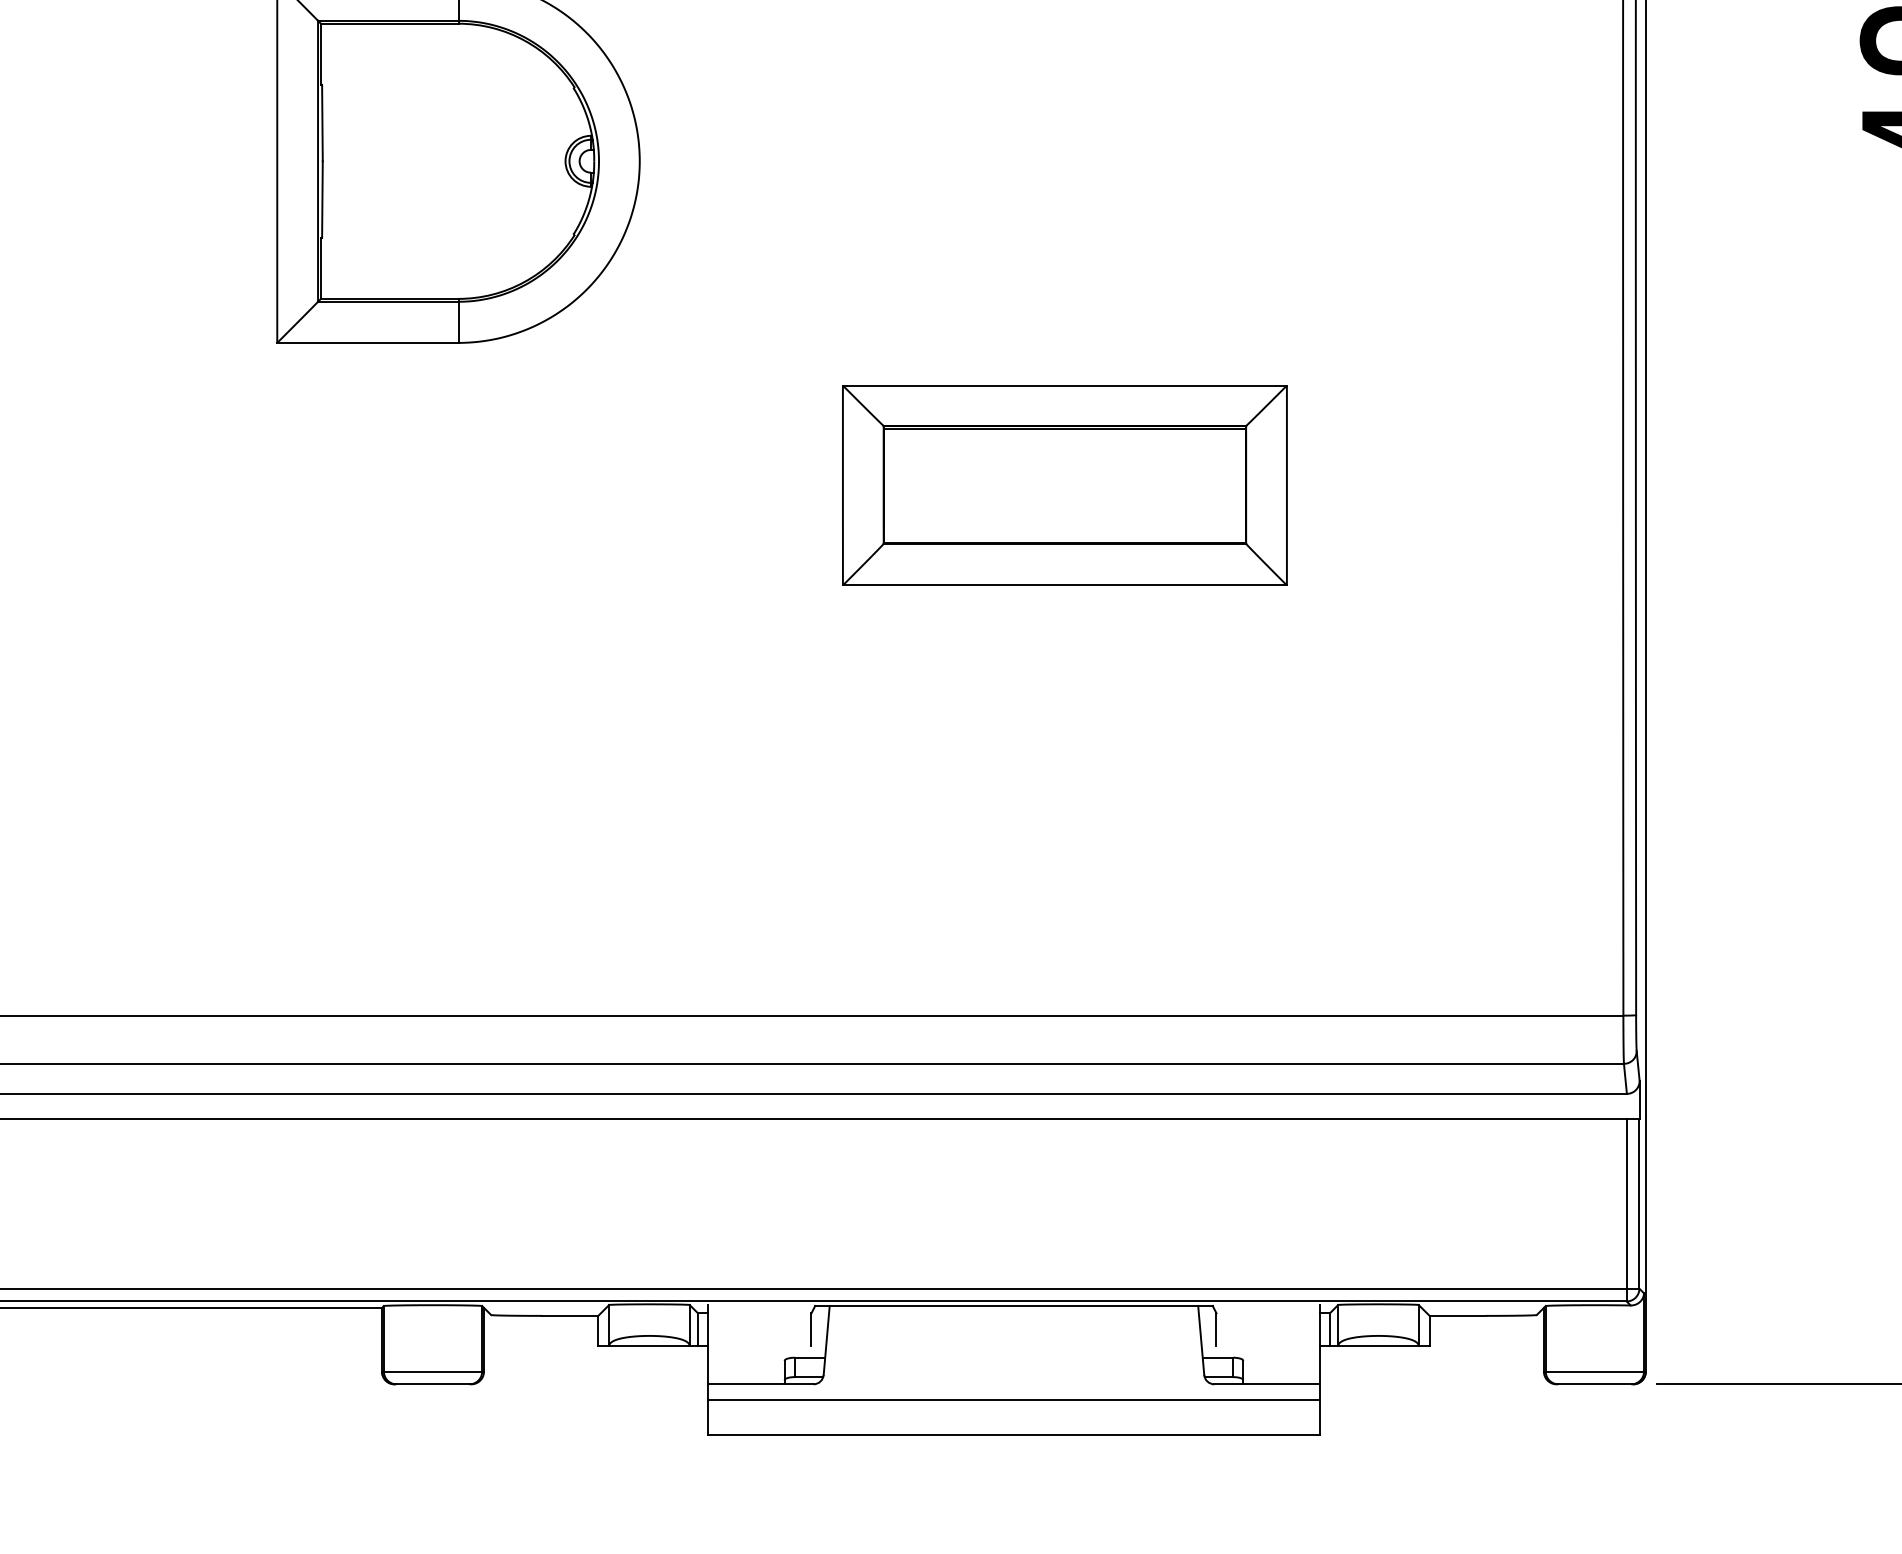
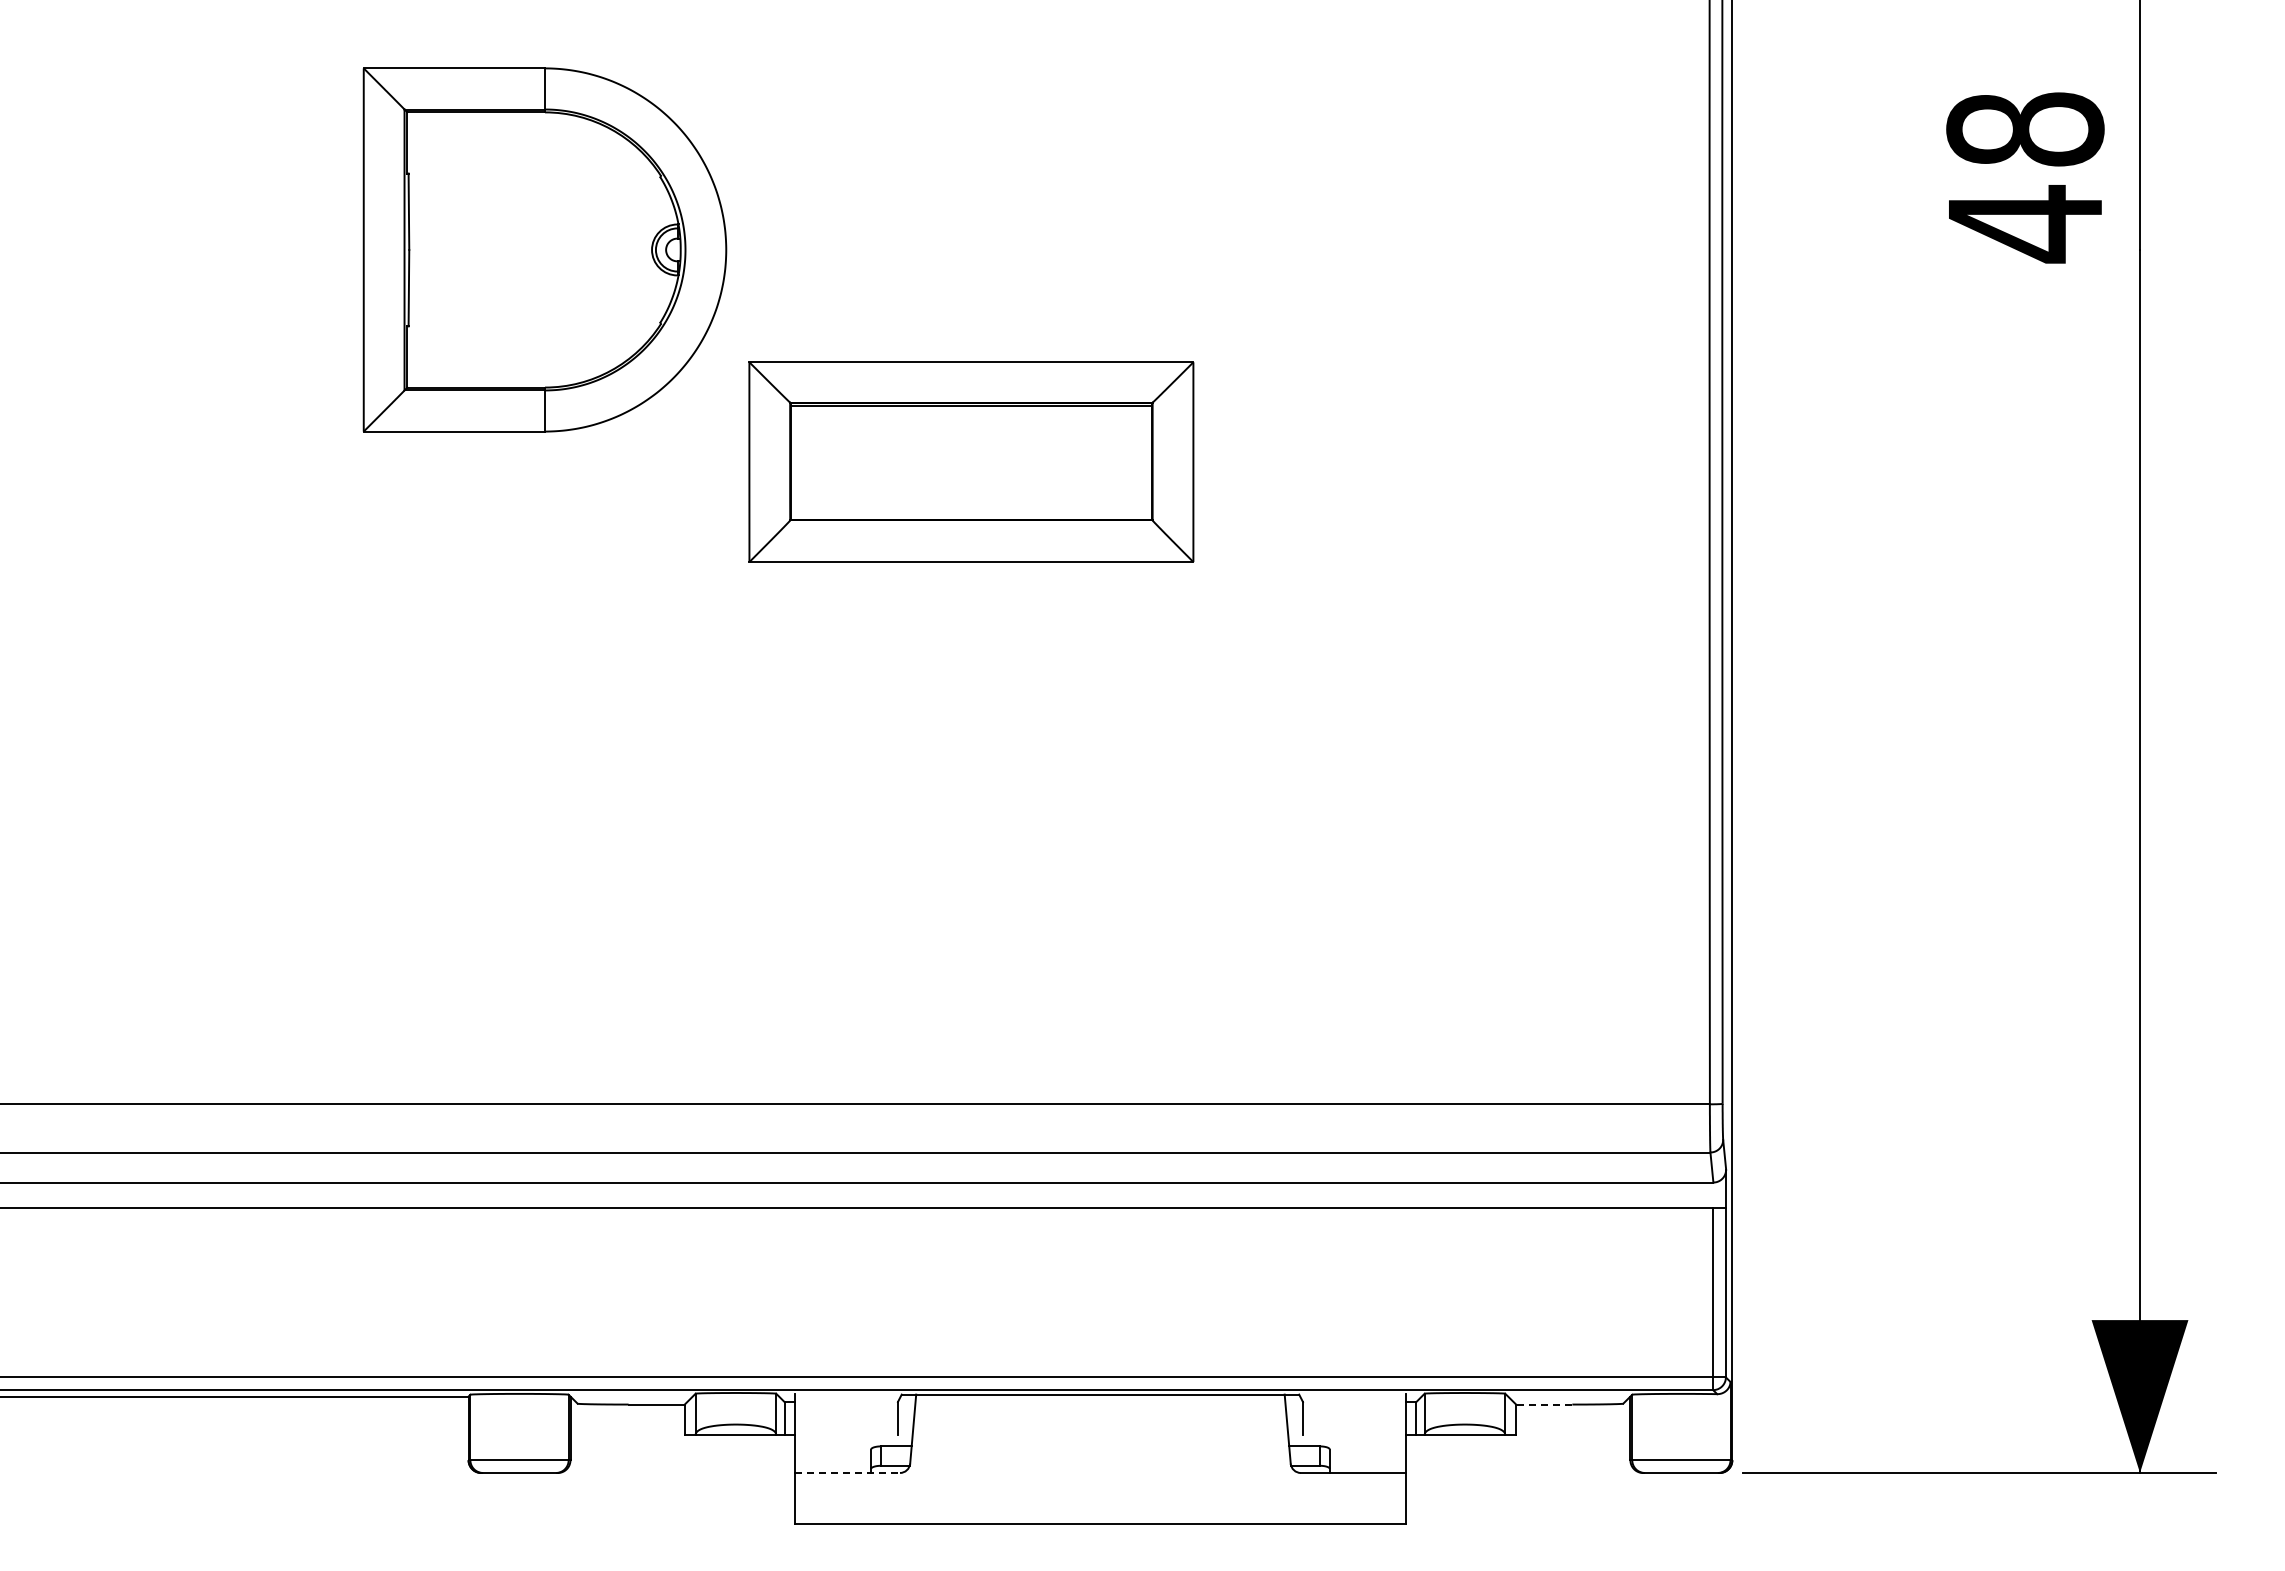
part: (1065, 484) -> (971, 461), moved
line: (1457, 1315) -> (1543, 1404), solid -> dashed
line: (761, 1383) -> (847, 1472), solid -> dashed
line: (1014, 1399) -> (1100, 1488), removed

